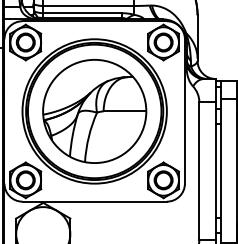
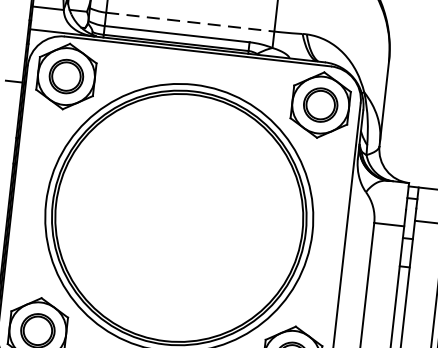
line: (88, 5) -> (189, 21), solid -> dashed
part: (94, 111) -> (178, 218), removed

